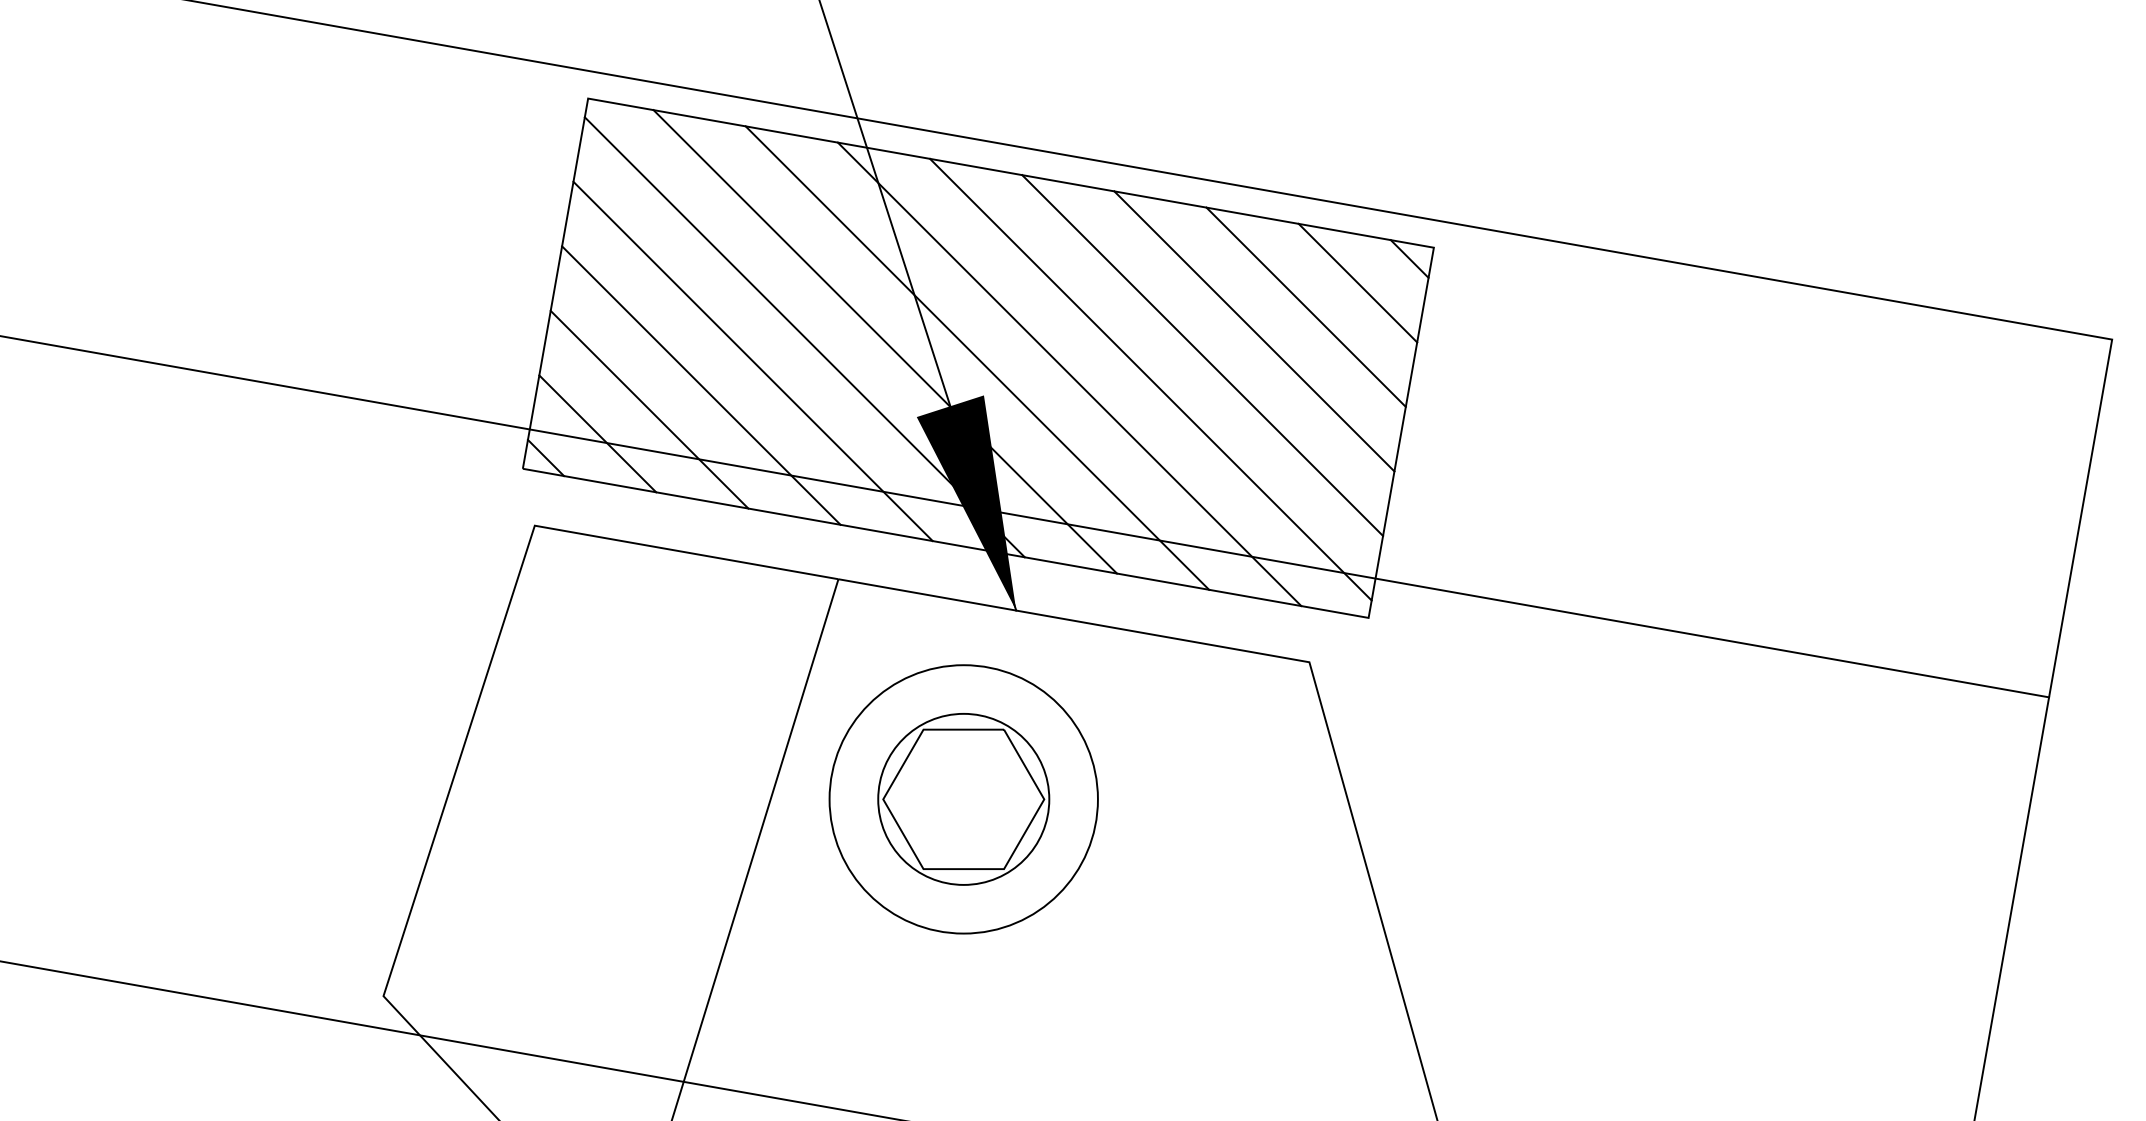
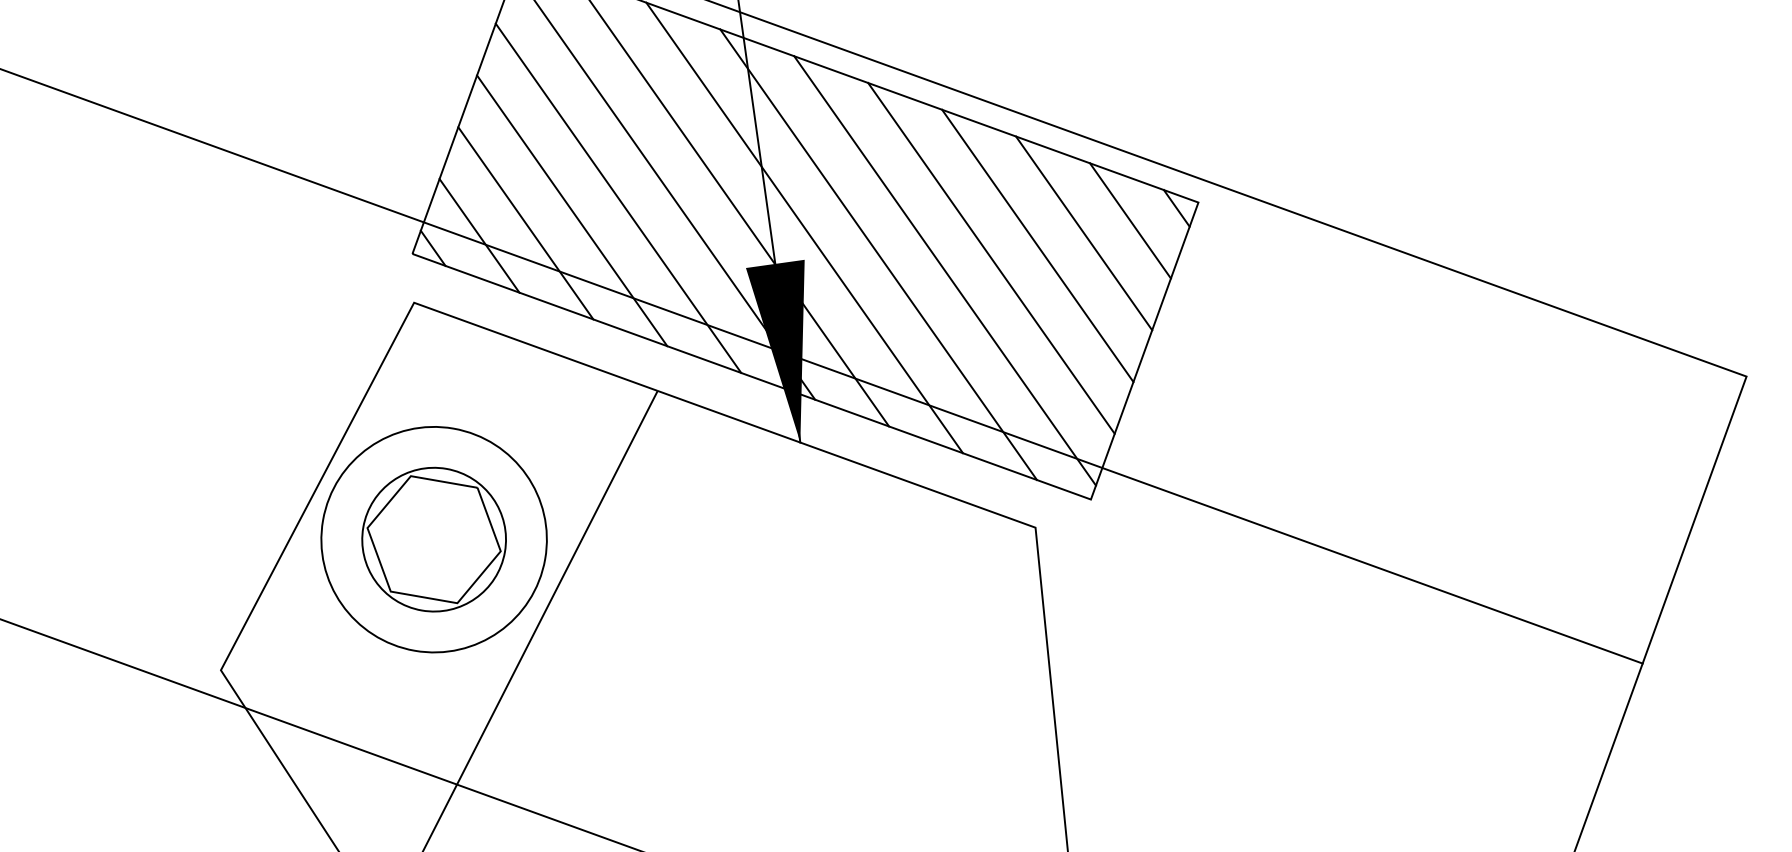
part: (963, 799) -> (433, 539), moved

